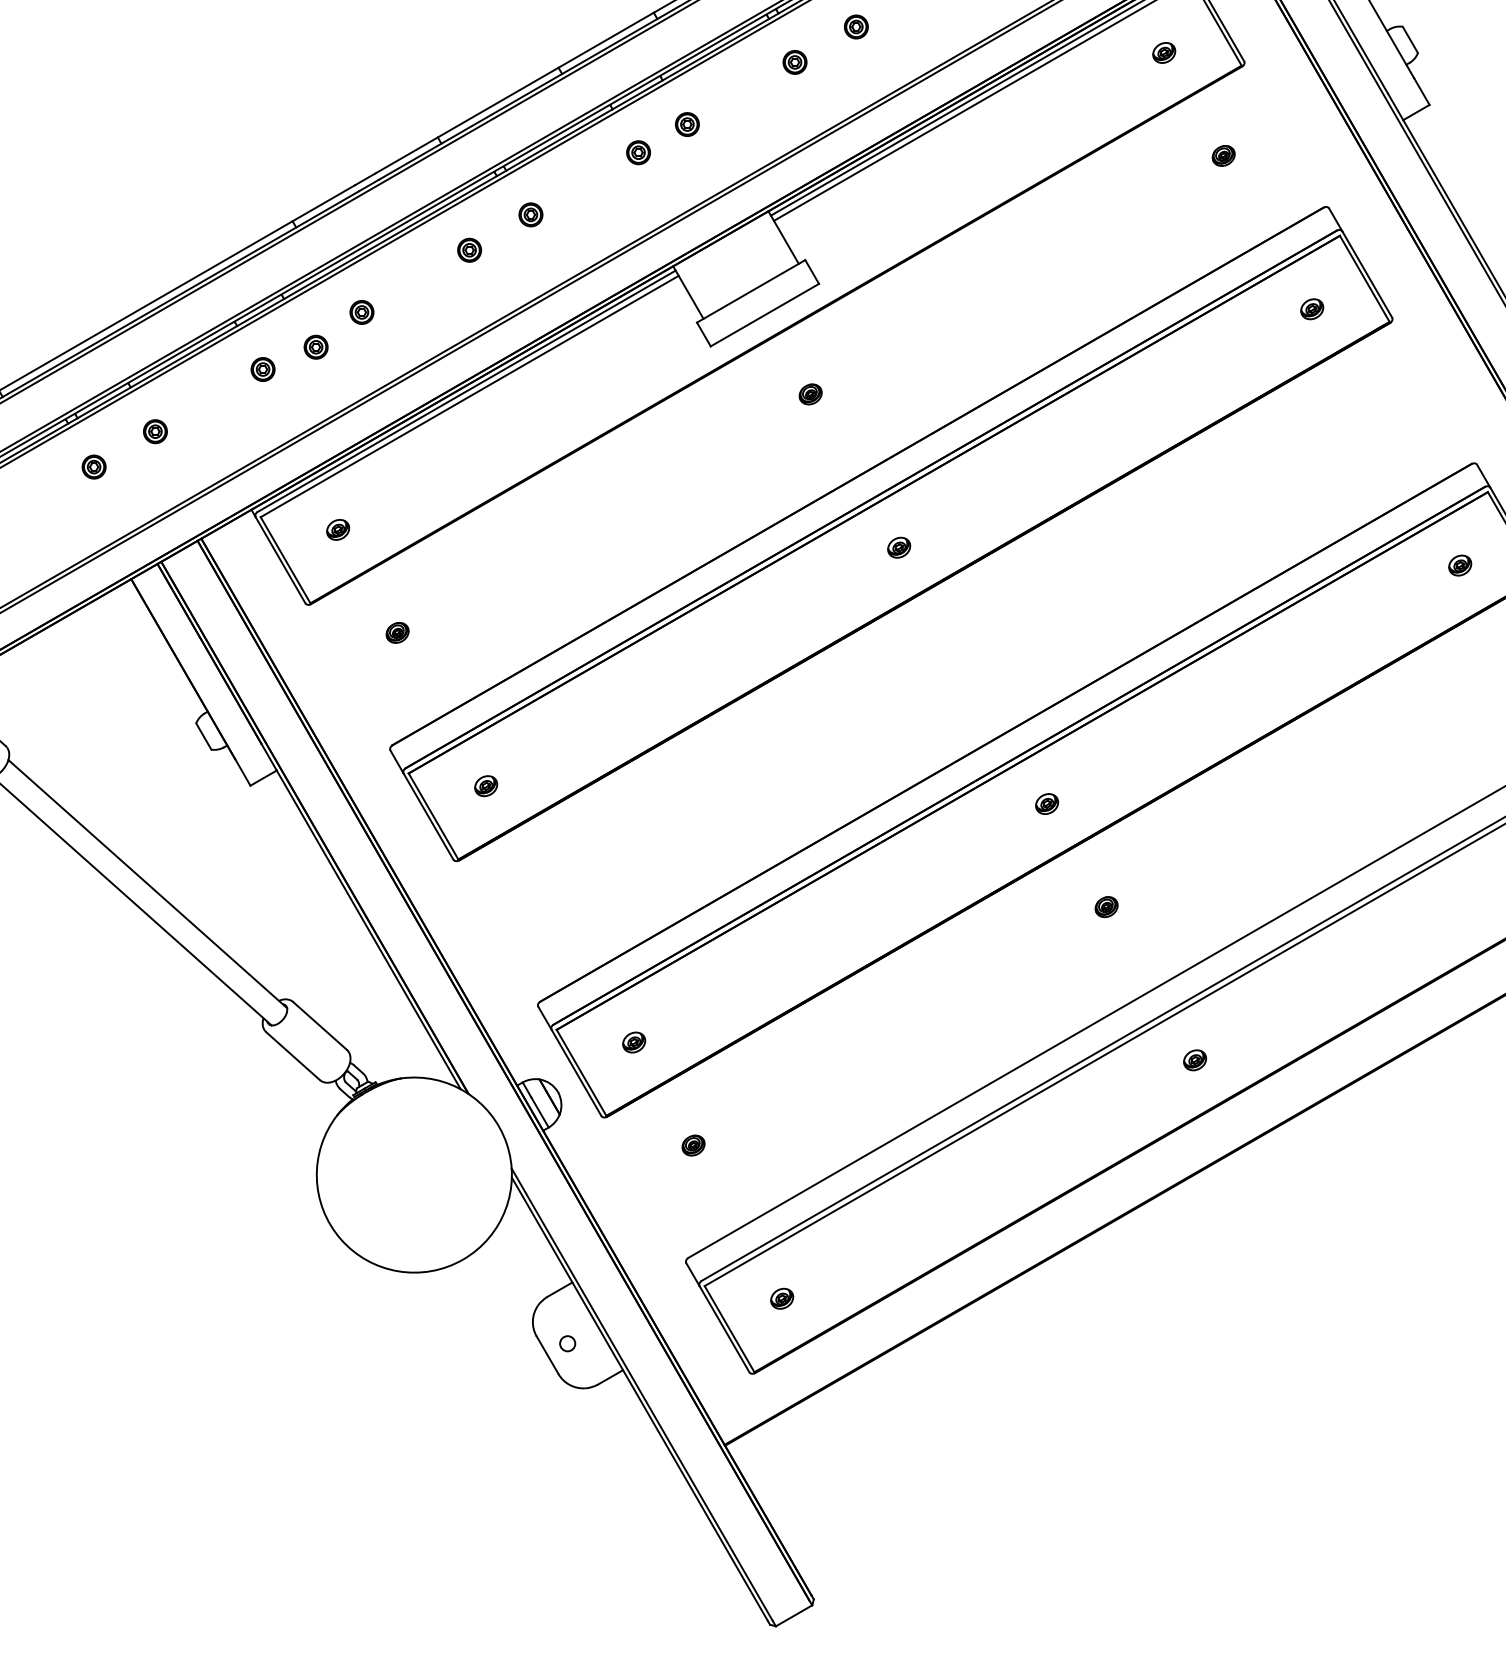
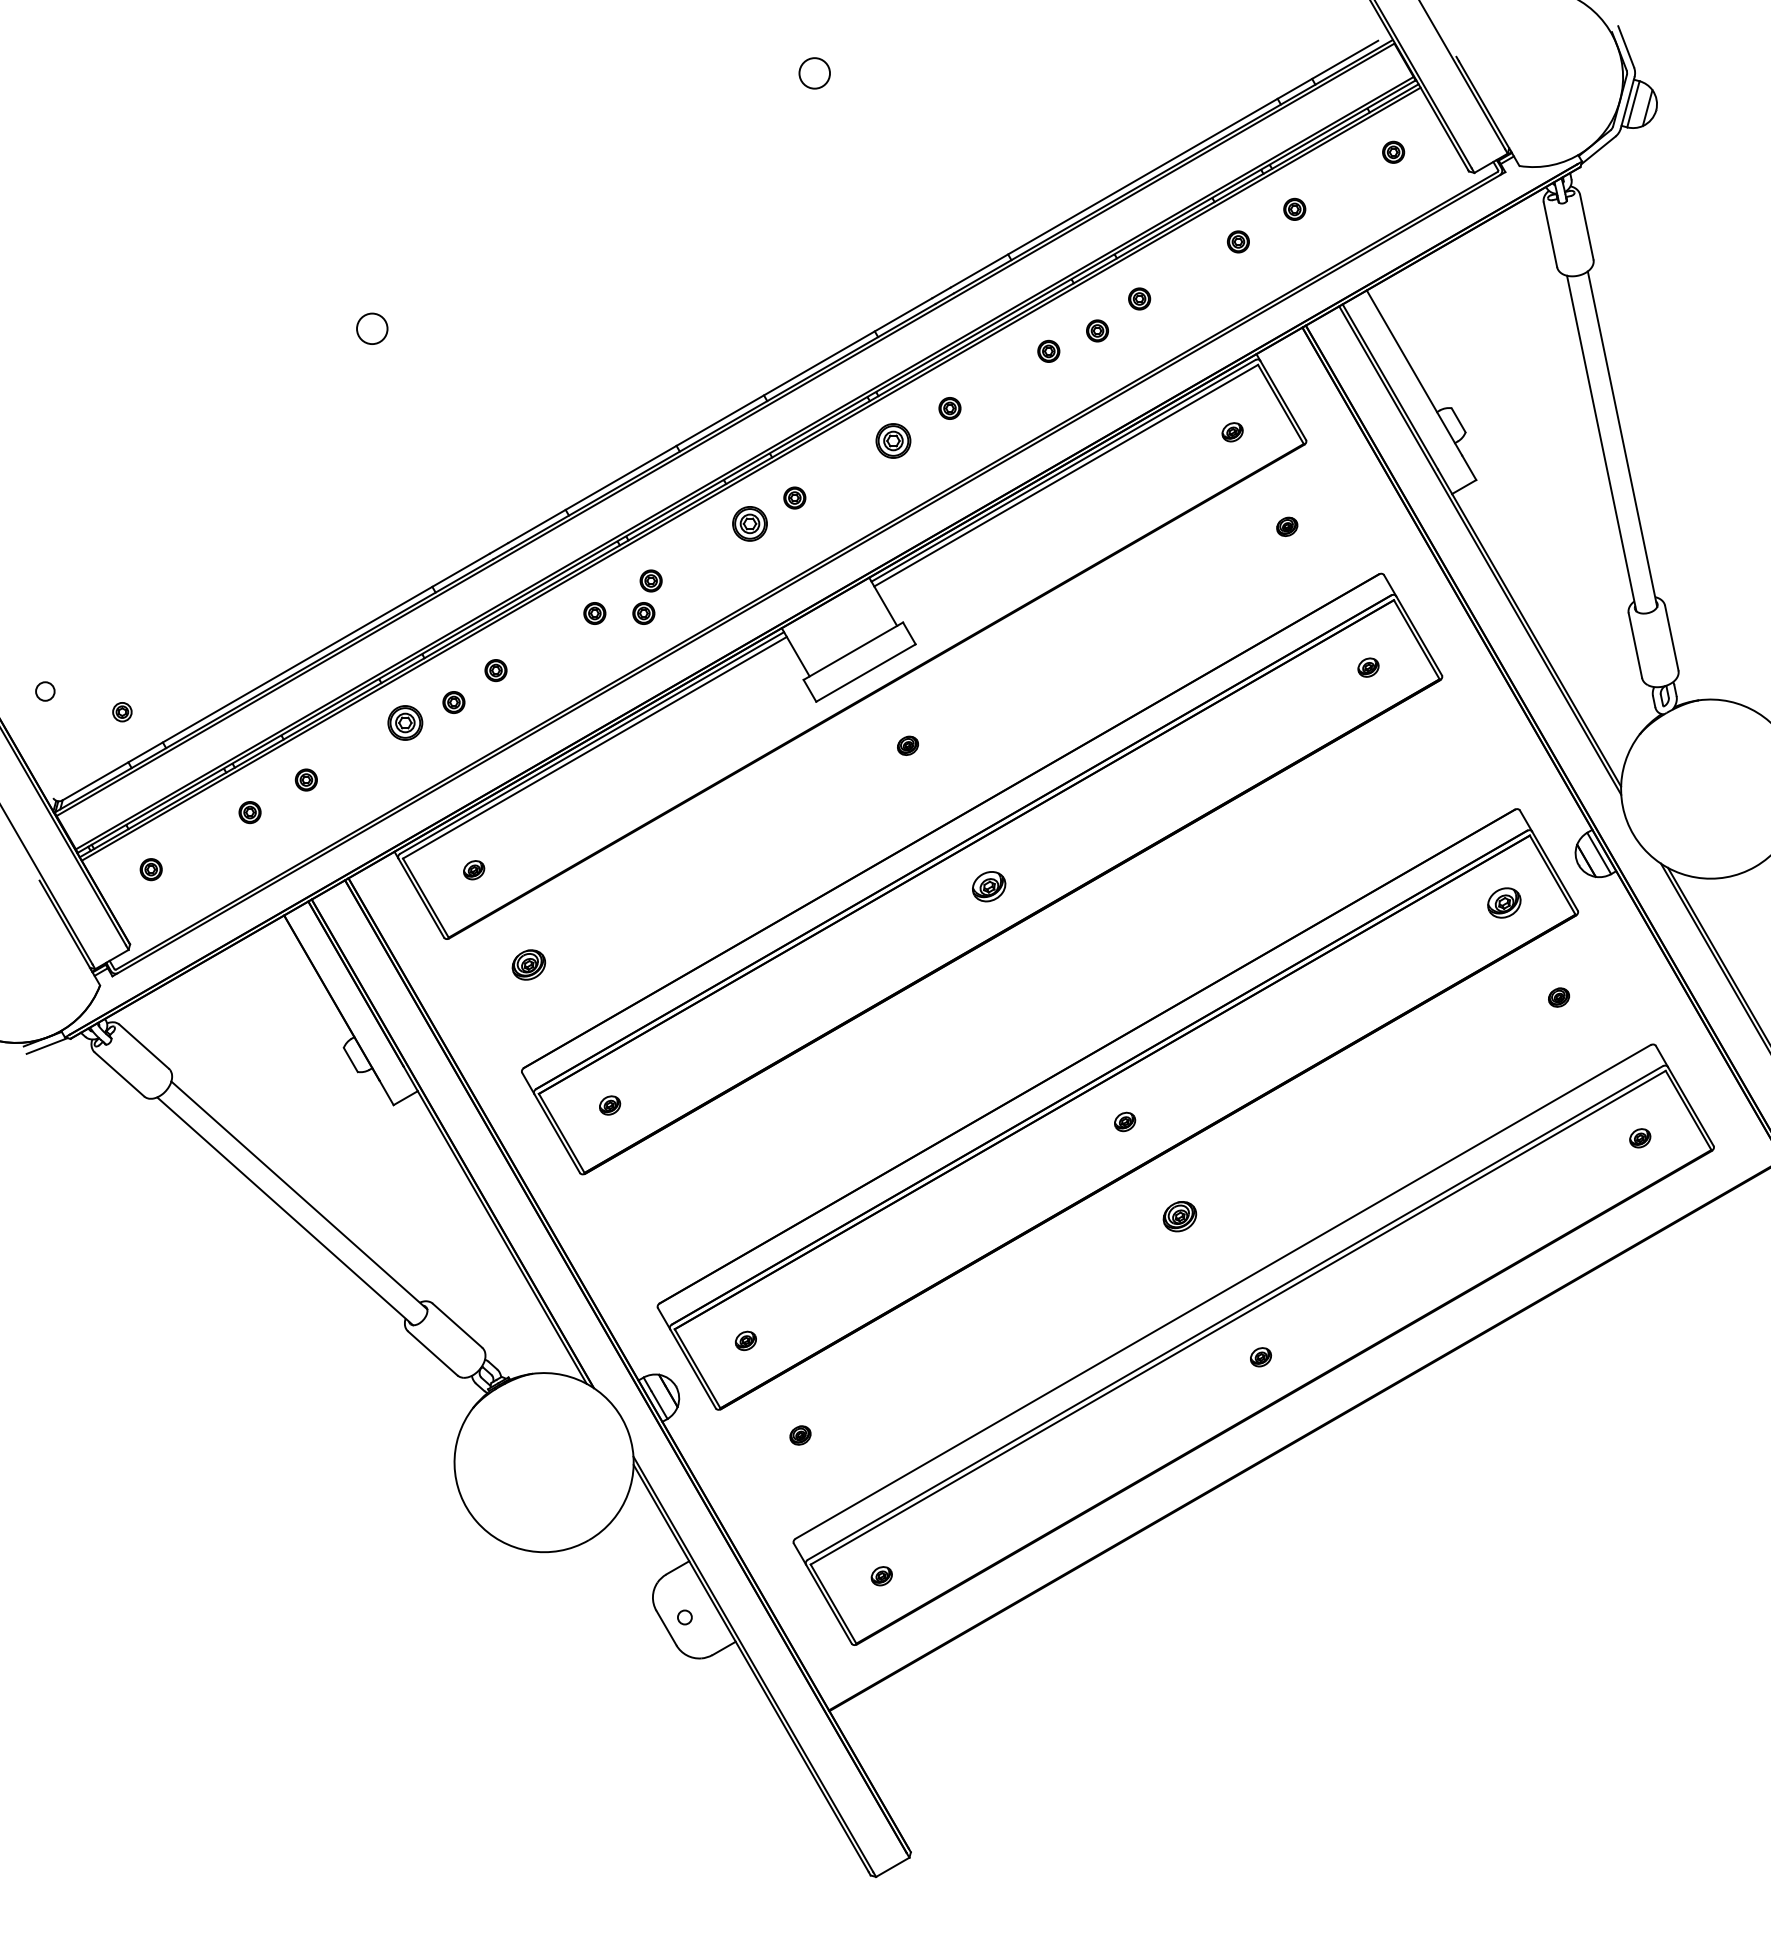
part: (794, 61) -> (893, 440), size x1.6
part: (638, 152) -> (749, 523), size x1.6
part: (522, 250) -> (643, 613), added
part: (262, 369) -> (404, 722), size x1.6
part: (899, 547) -> (989, 886), size x1.6
part: (1460, 565) -> (1504, 902), size x1.6
part: (397, 632) -> (528, 964), size x1.6
part: (1106, 907) -> (1179, 1216), size x1.6

